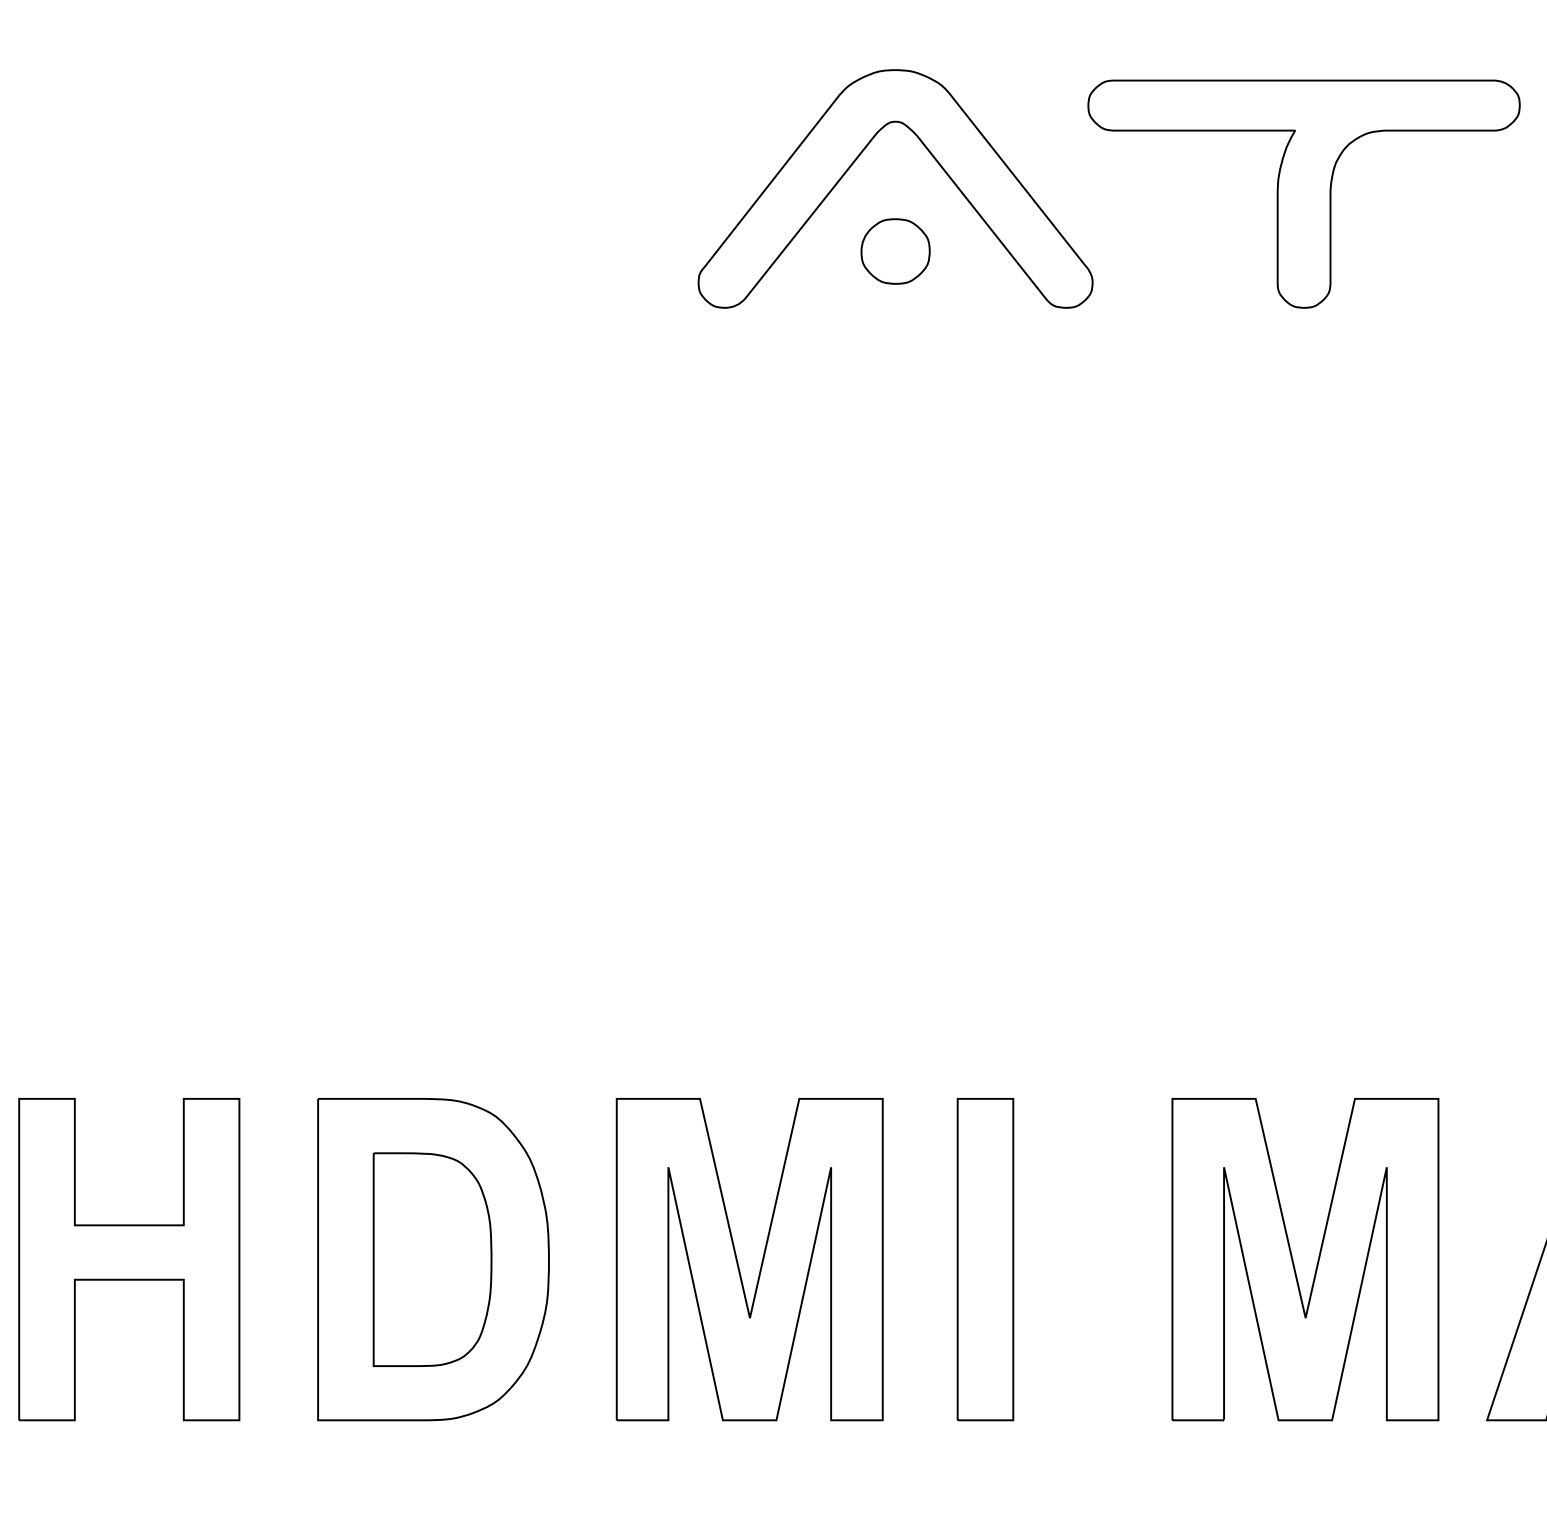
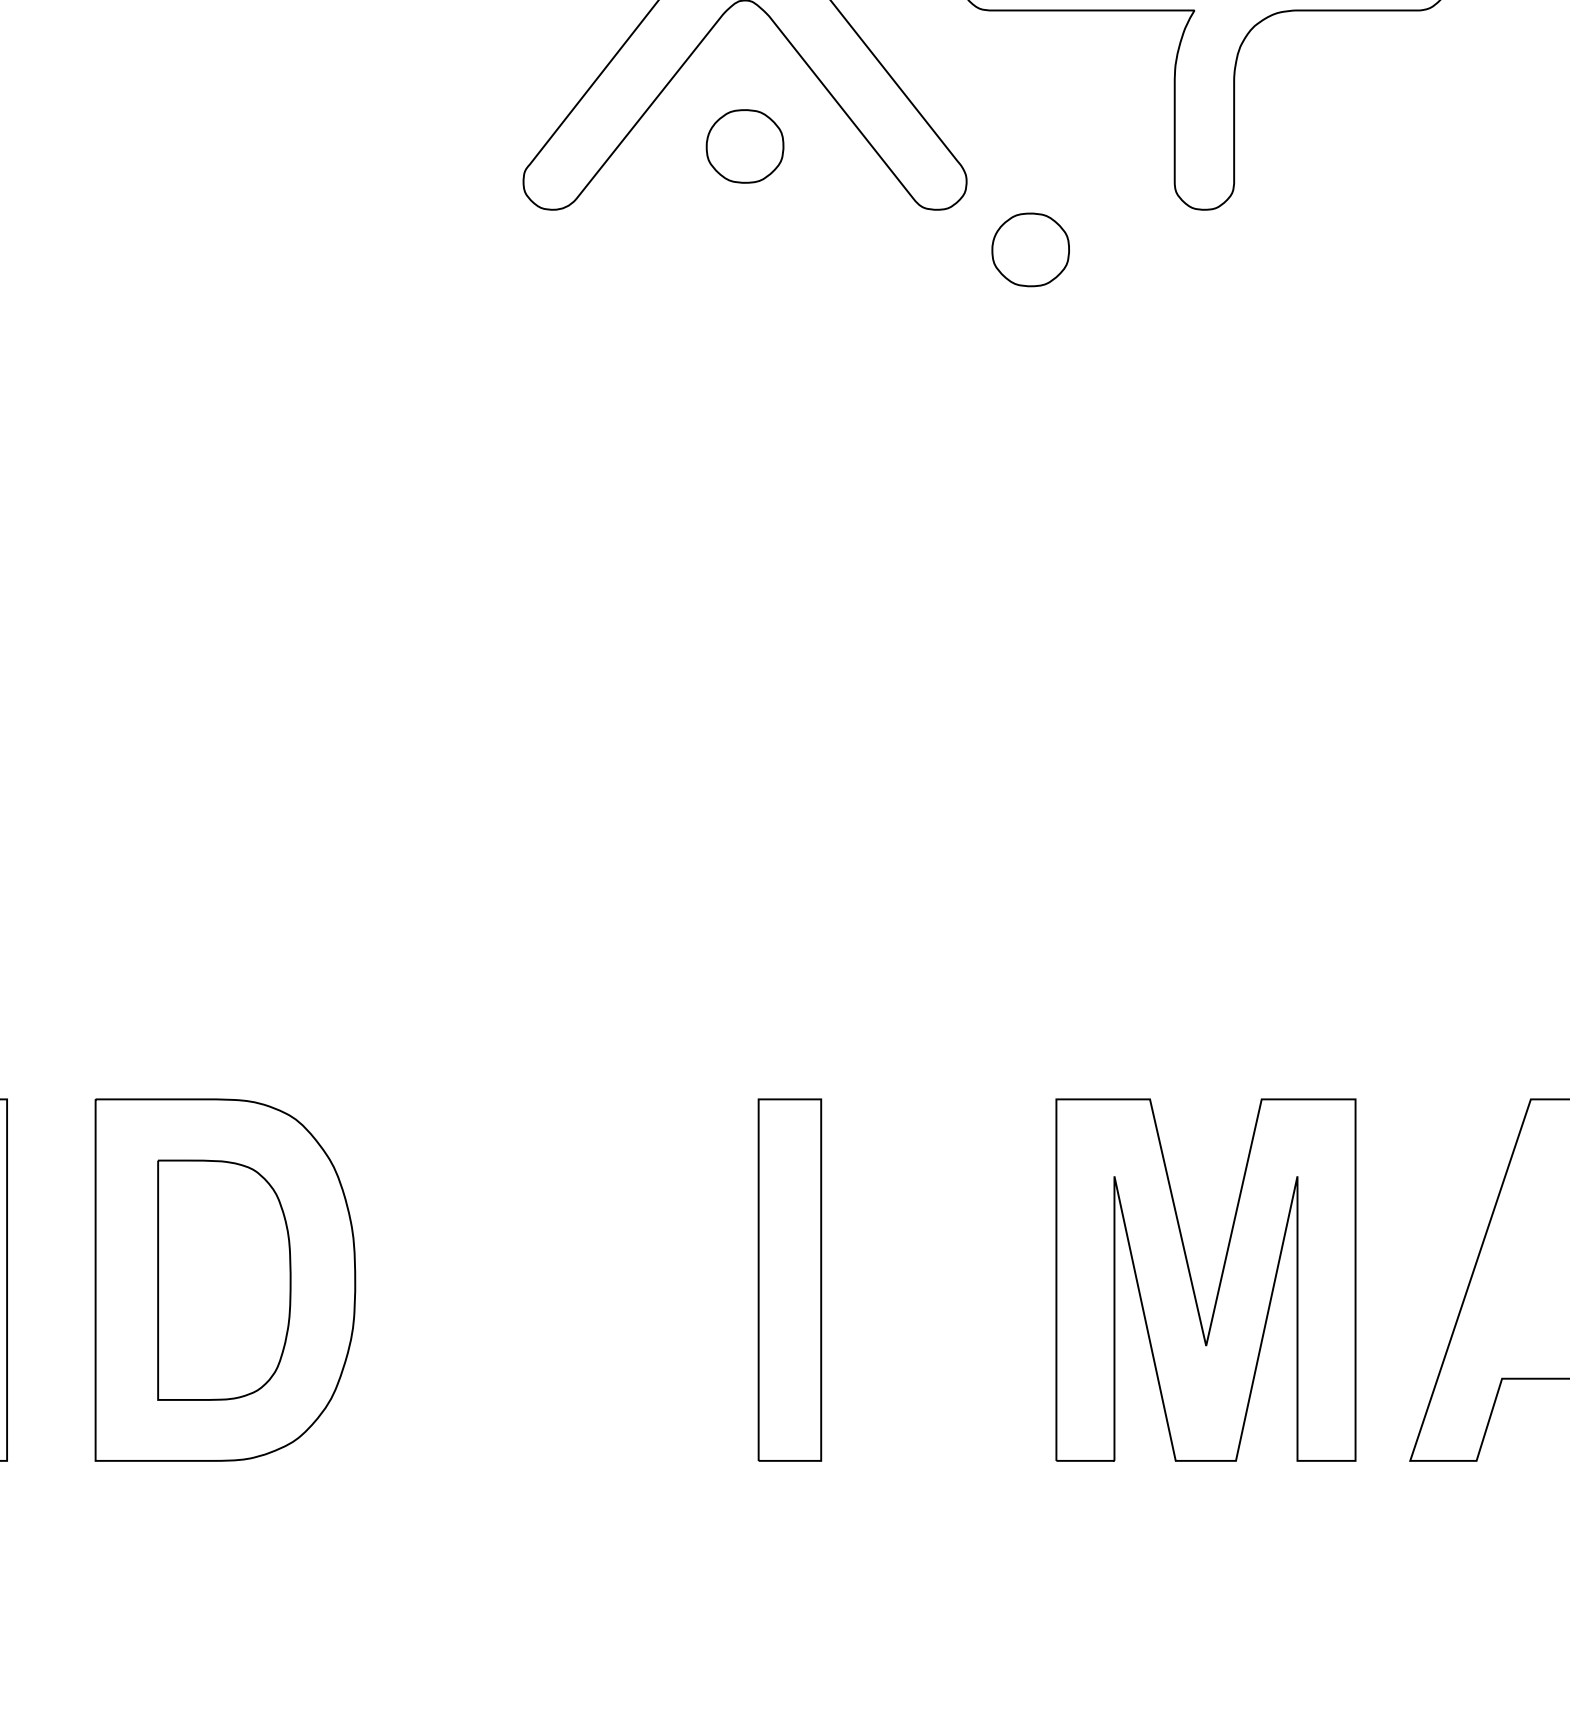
part: (1149, 343) -> (1030, 249), added
part: (985, 1259) -> (789, 1280), moved
part: (738, 1262) -> (568, 1283), removed

